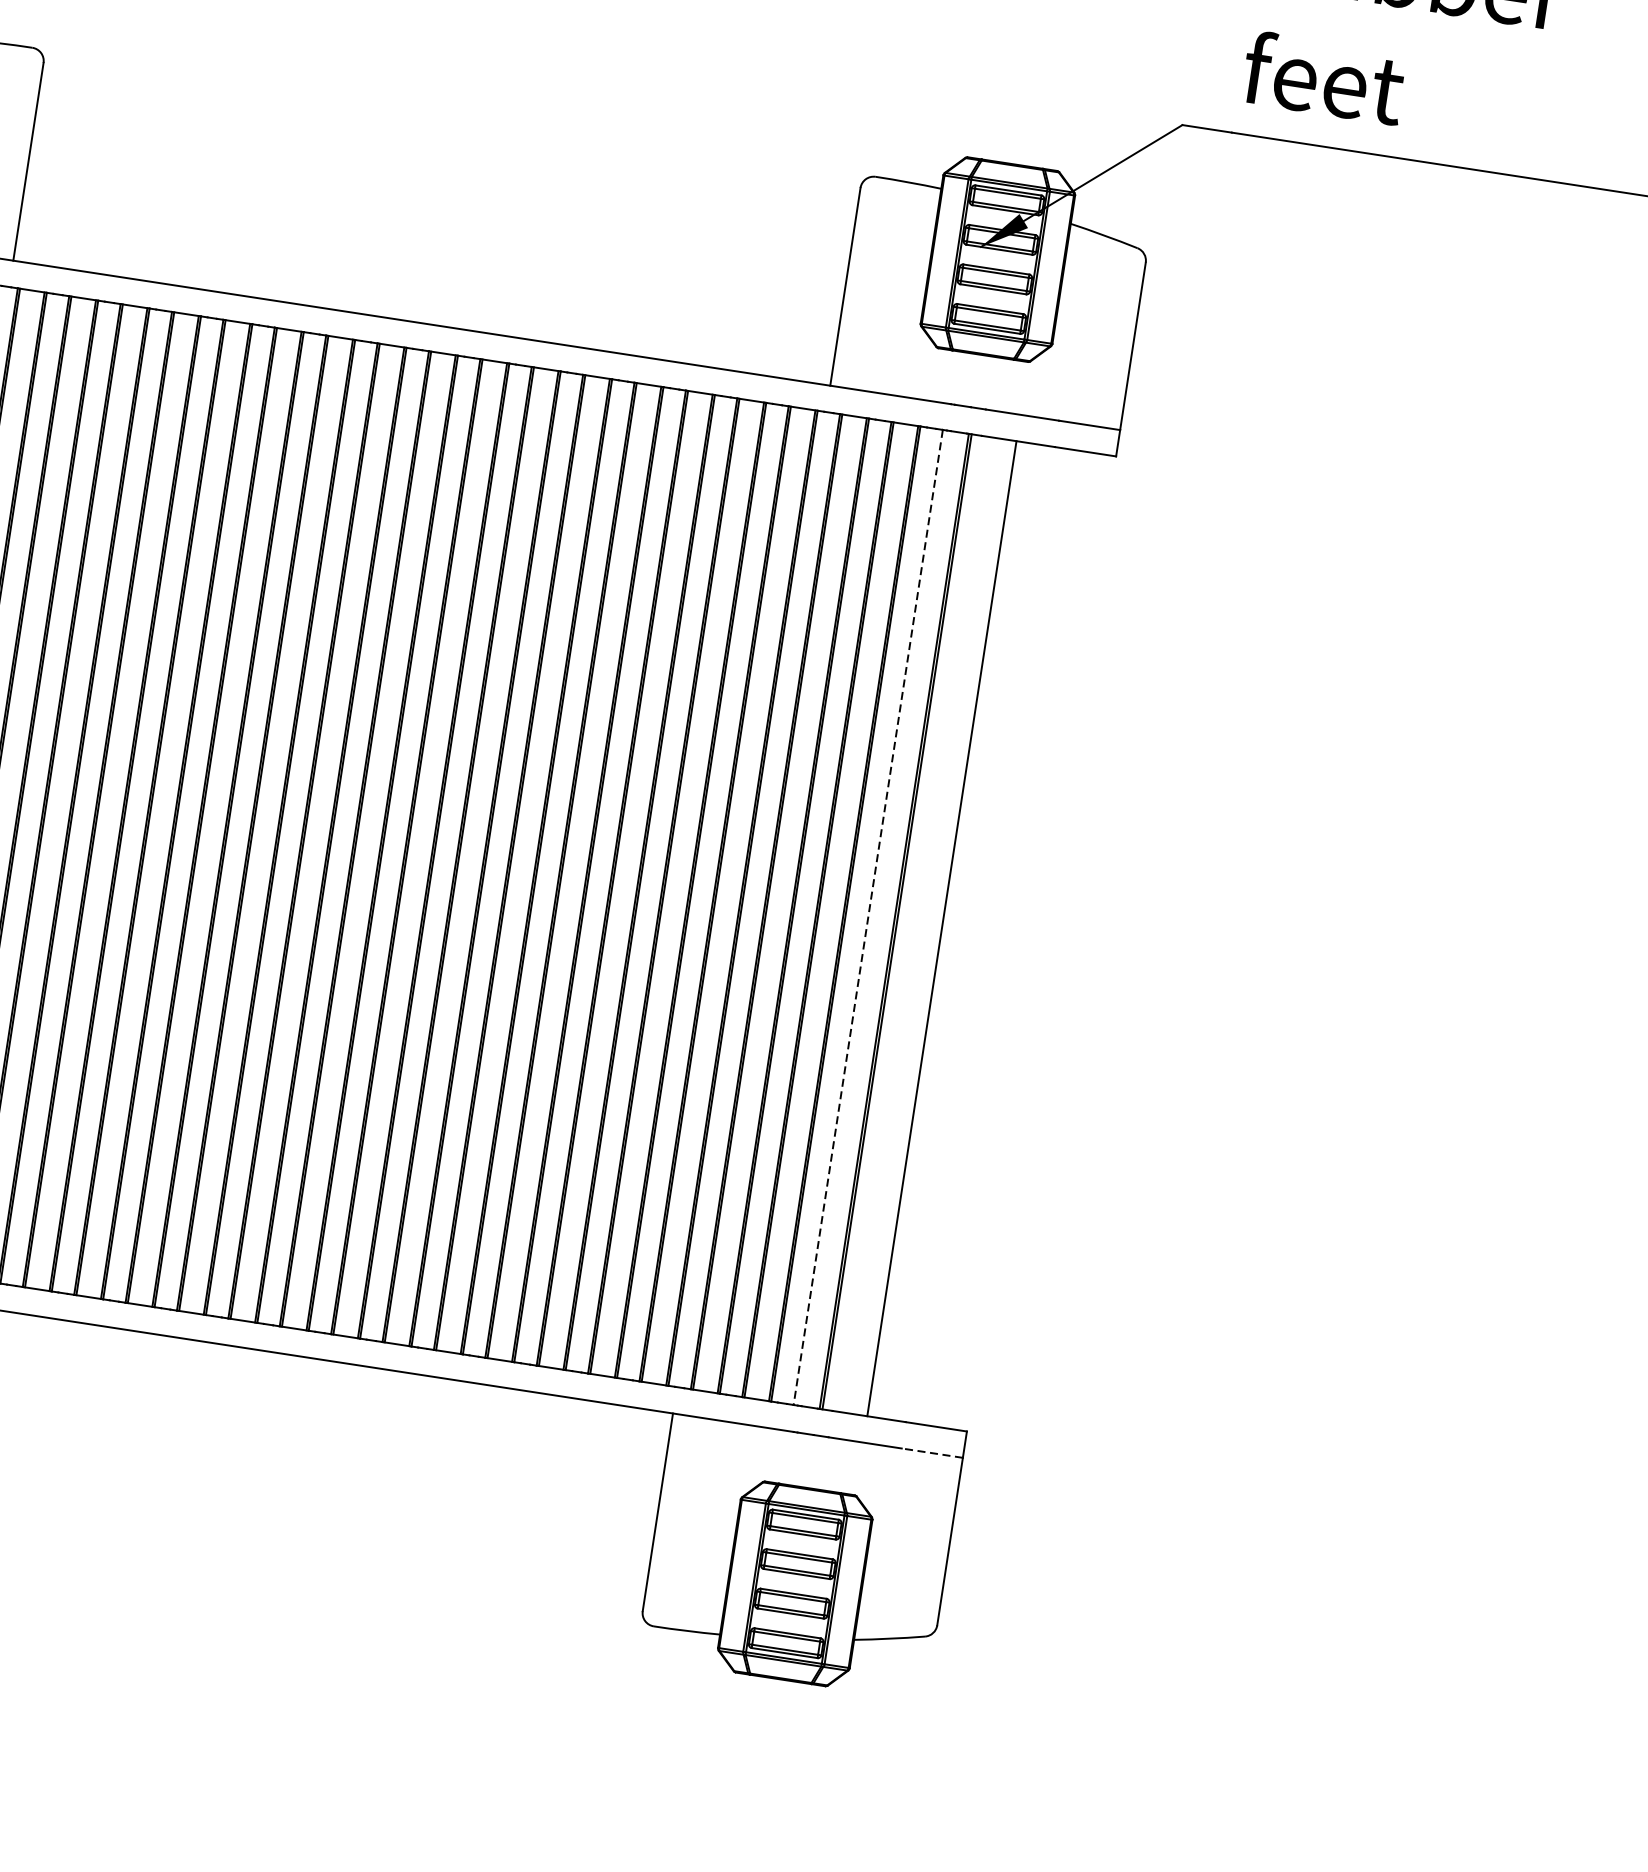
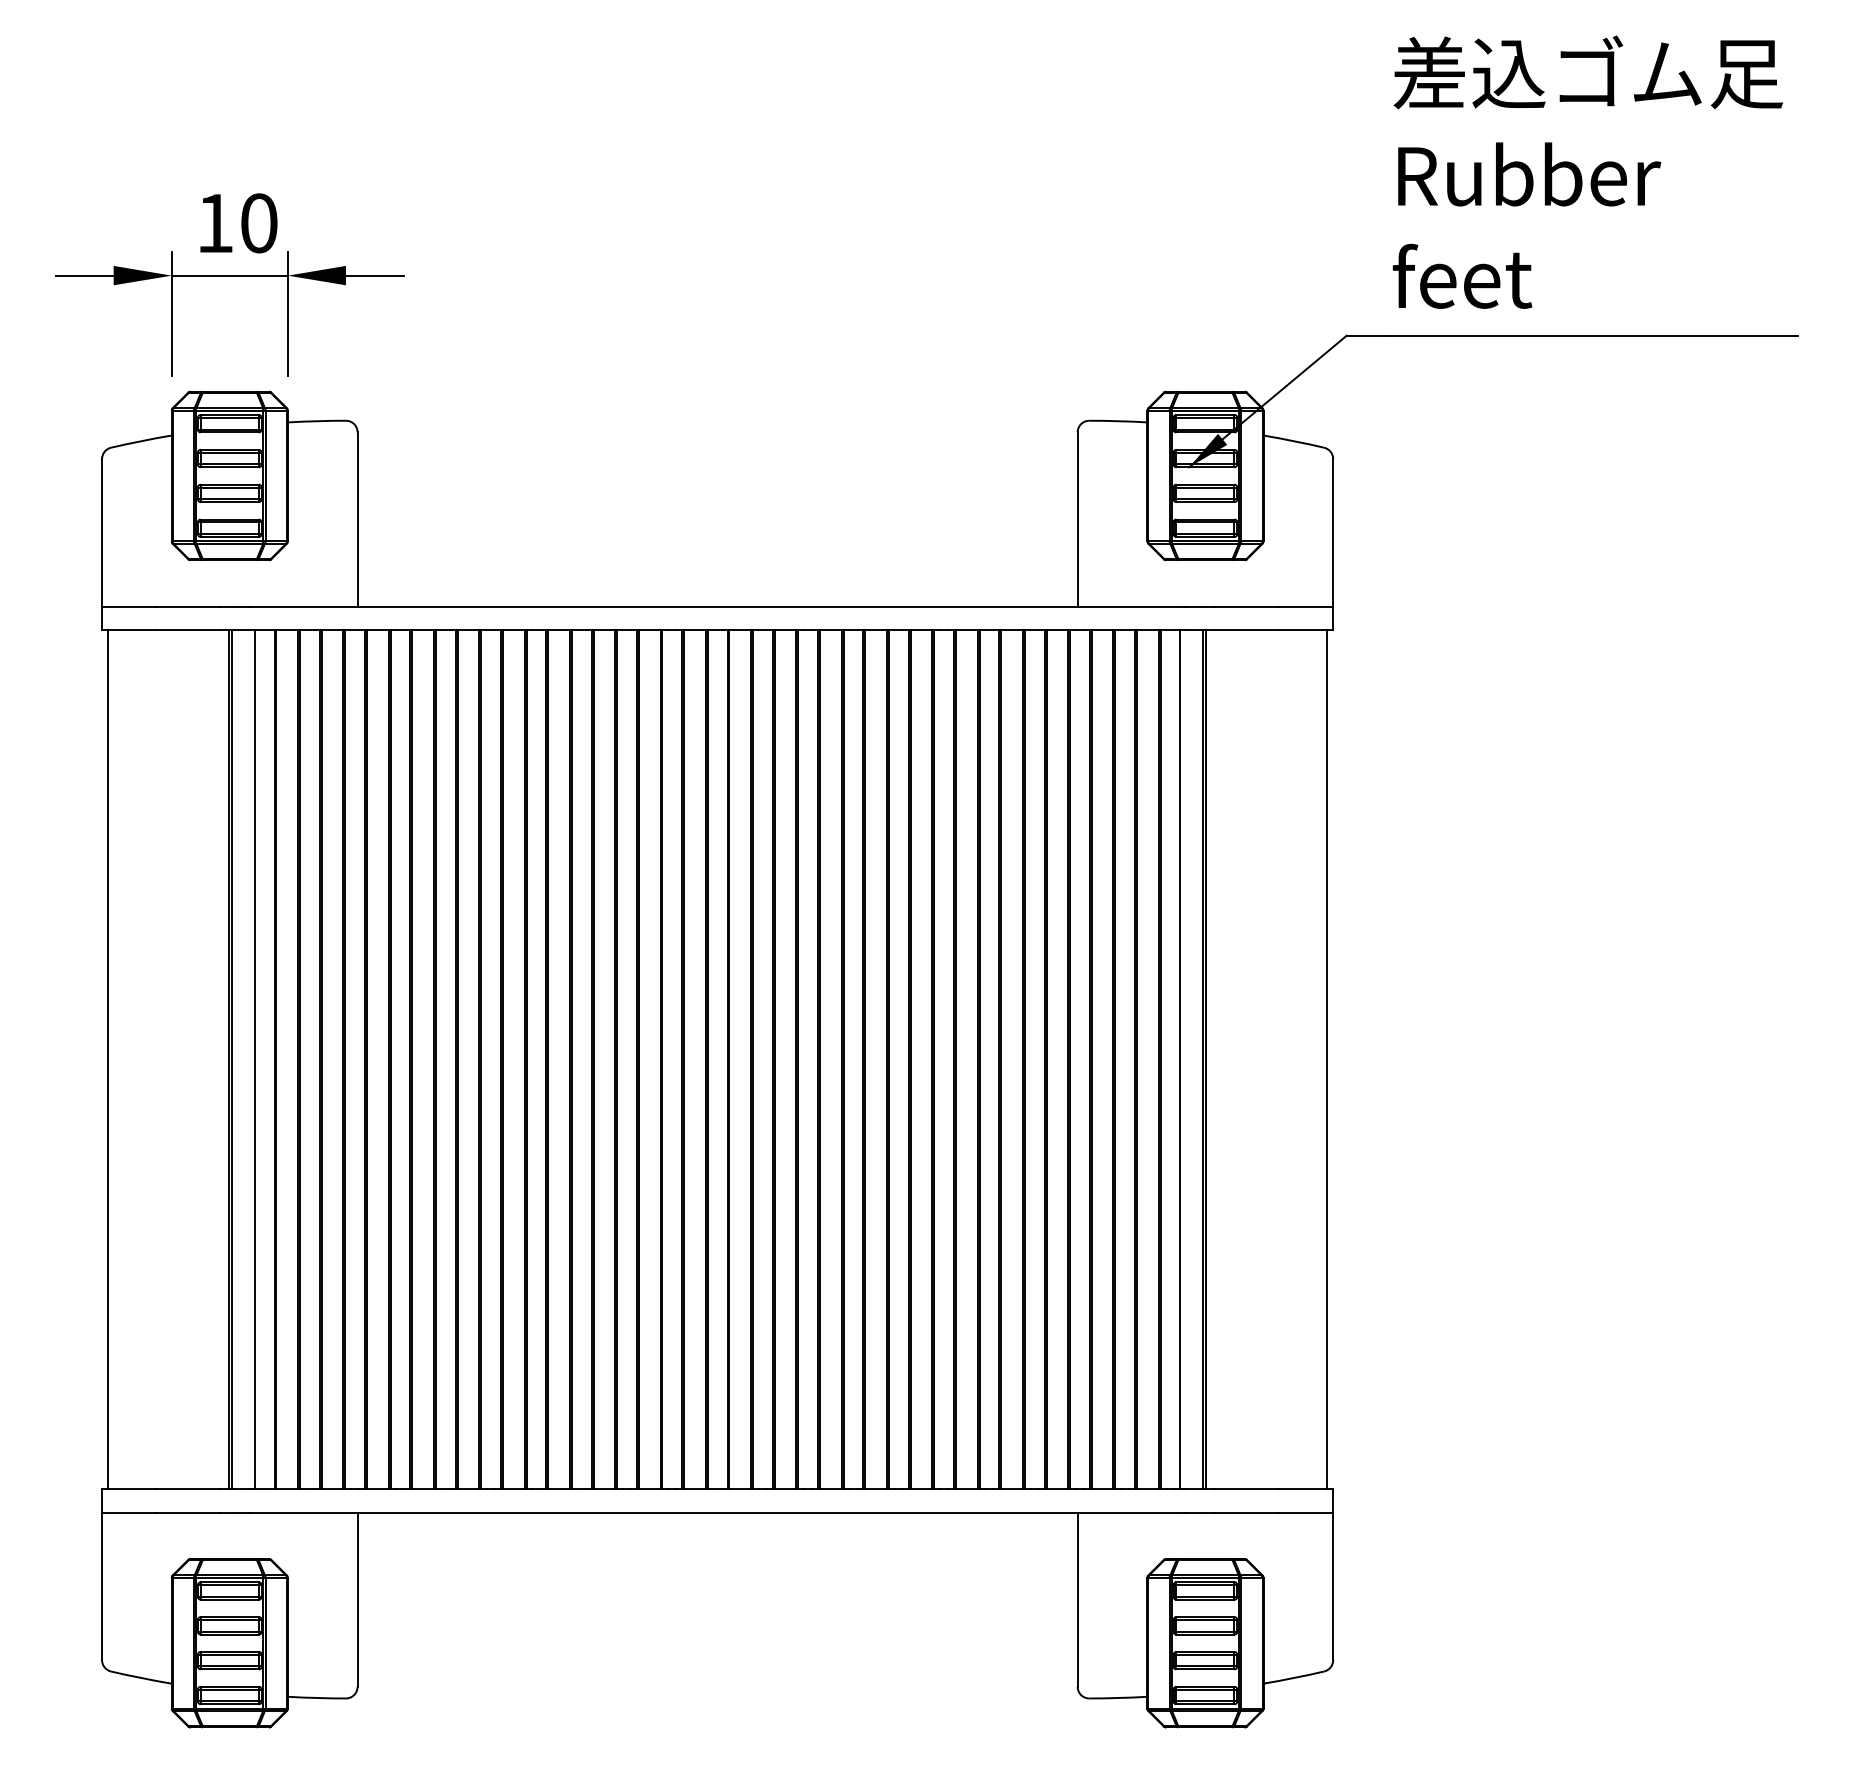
line: (868, 917) -> (1180, 1059), dashed -> solid
line: (942, 928) -> (1327, 1059), moved
line: (932, 1453) -> (1306, 1512), dashed -> solid

